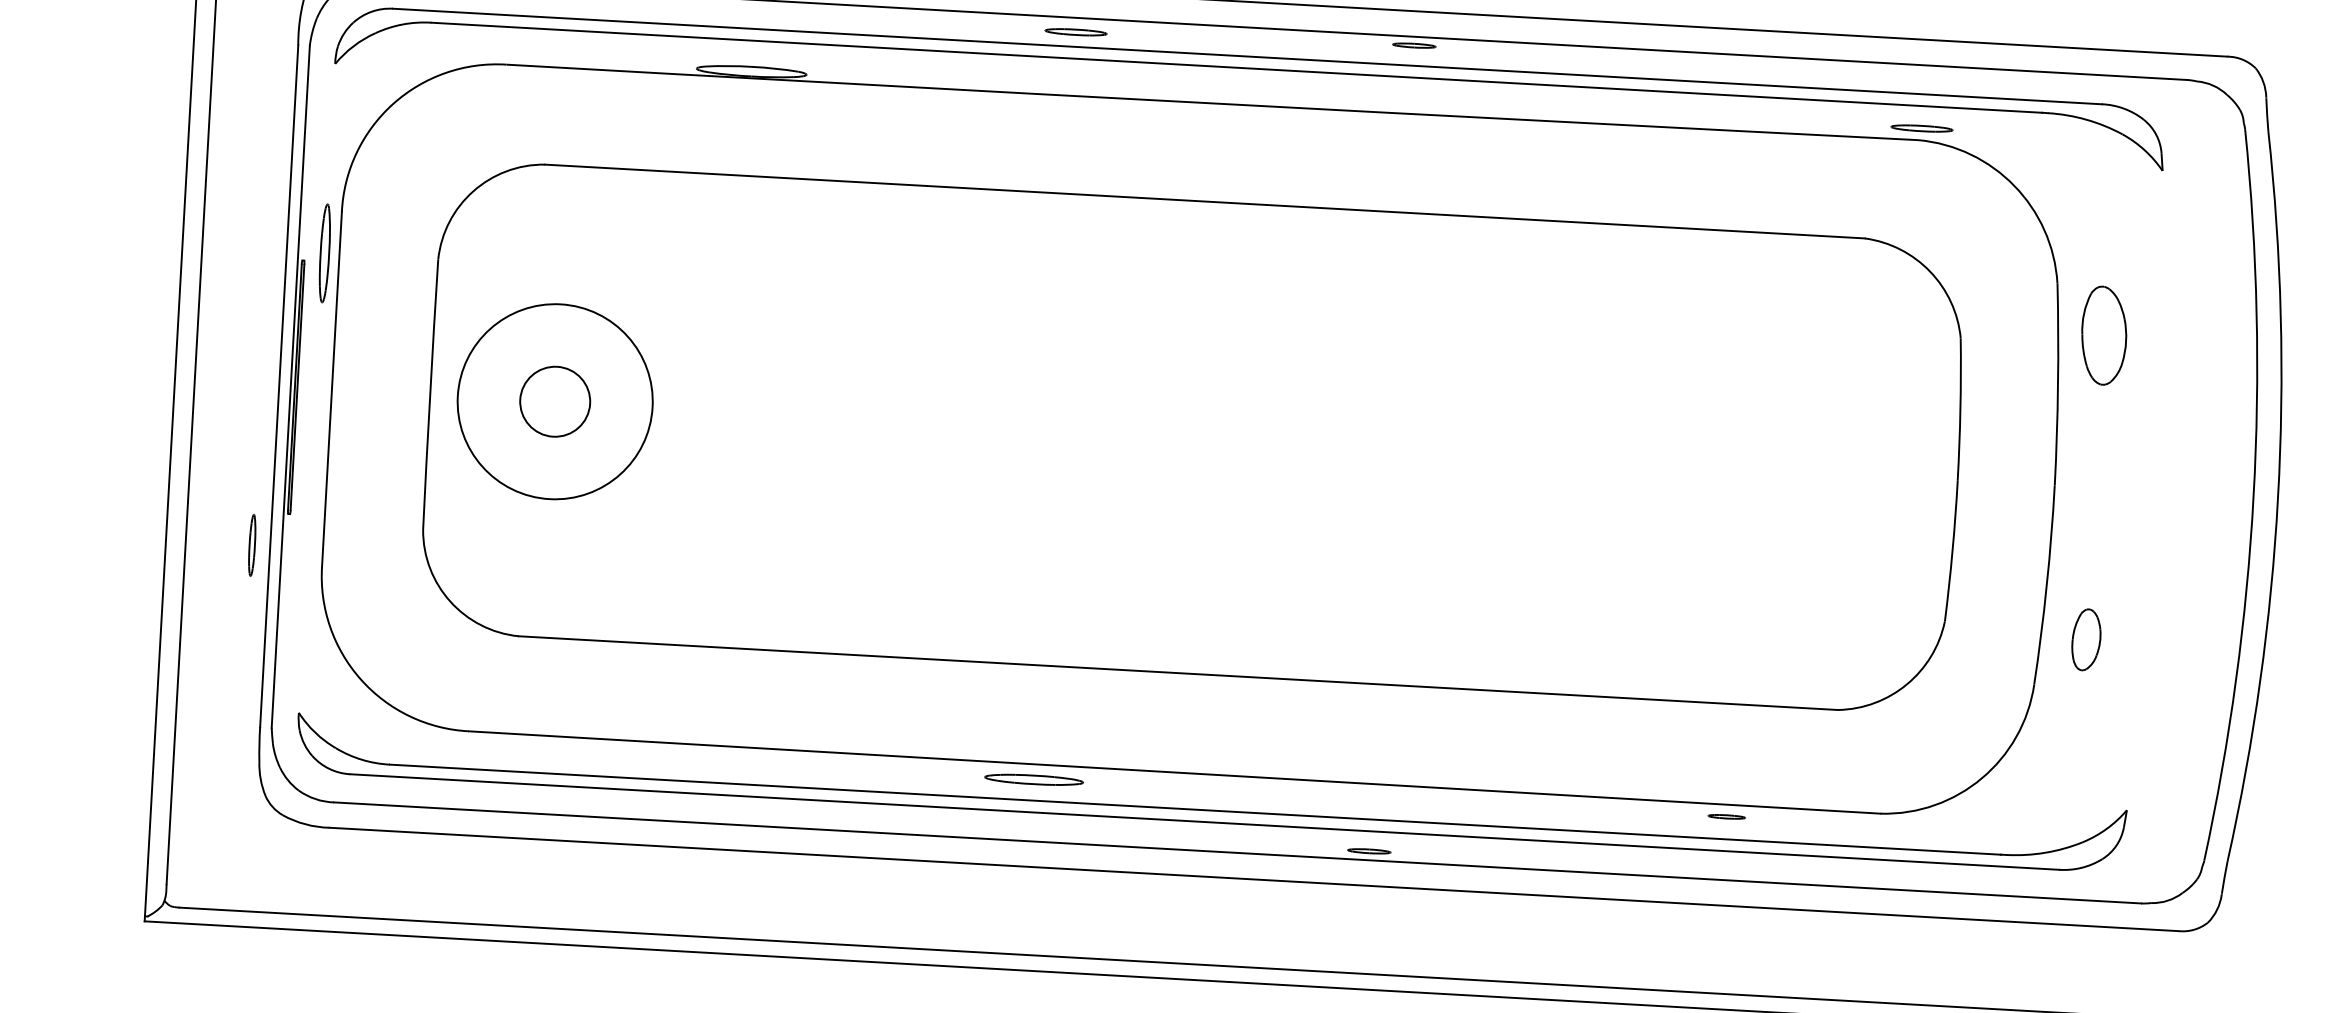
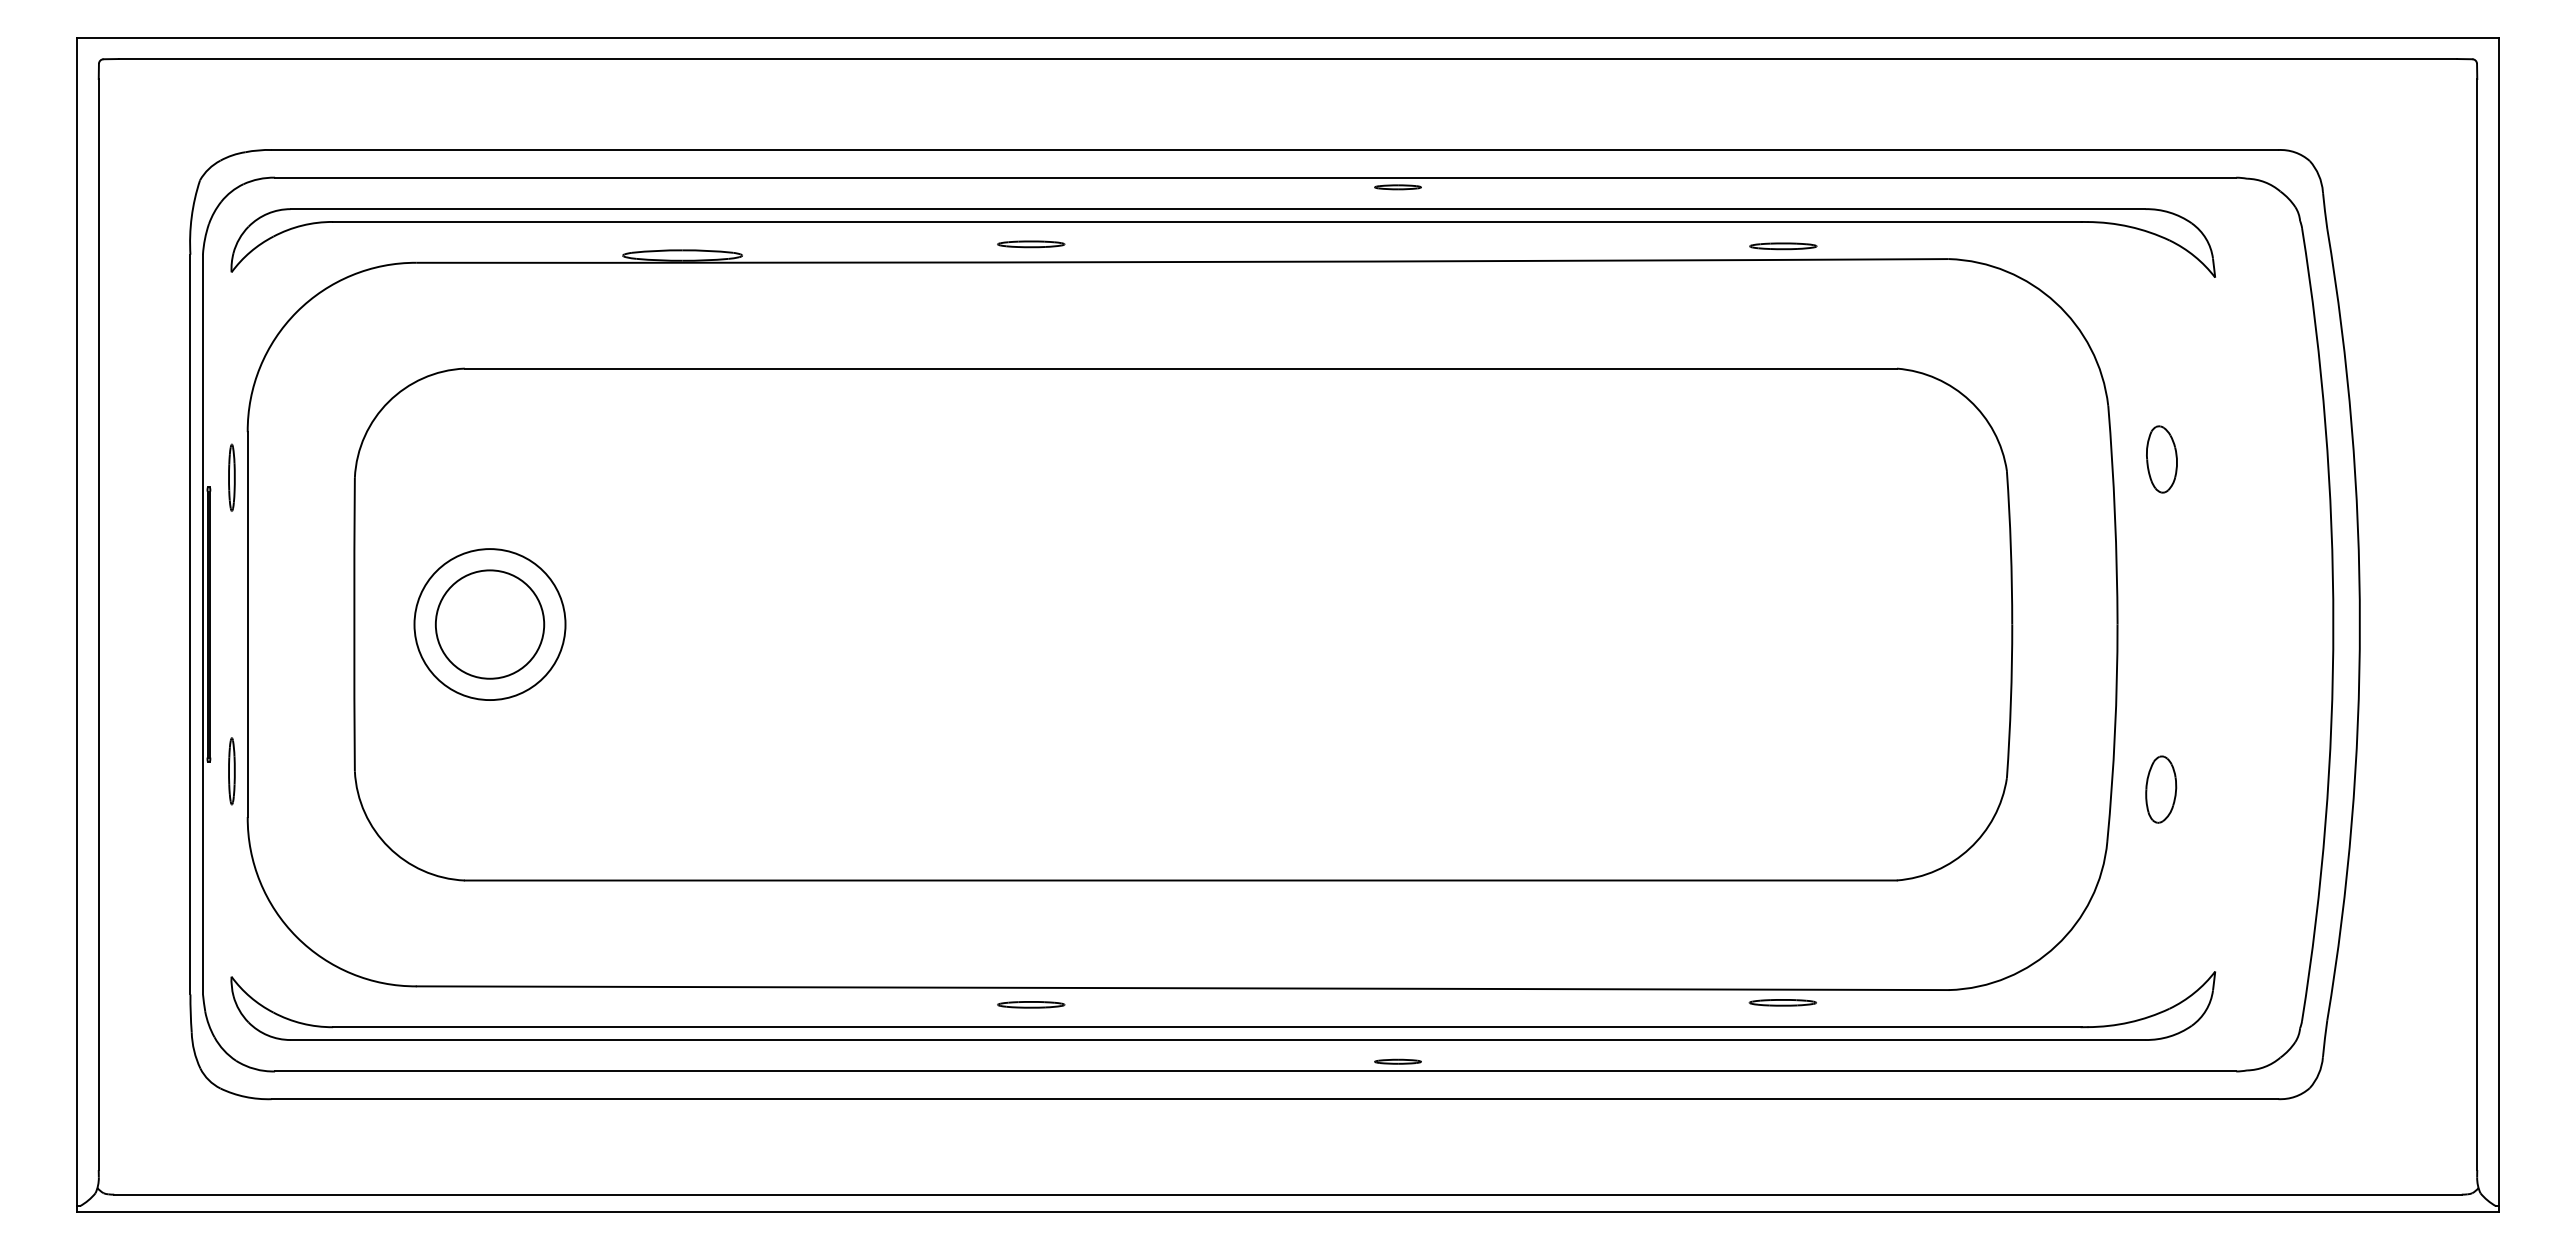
part: (1076, 32) -> (1031, 244), moved
part: (1922, 128) -> (1783, 246), moved
part: (324, 252) -> (231, 477), size x0.62
part: (2103, 335) -> (2161, 459), size x0.62
circle: (554, 401) -> (489, 624), size x0.71
circle: (554, 401) -> (489, 624), size x1.43
part: (251, 545) -> (231, 771), moved
part: (1034, 779) -> (1031, 1004), size x0.62
part: (1726, 816) -> (1782, 1002), size x1.67

